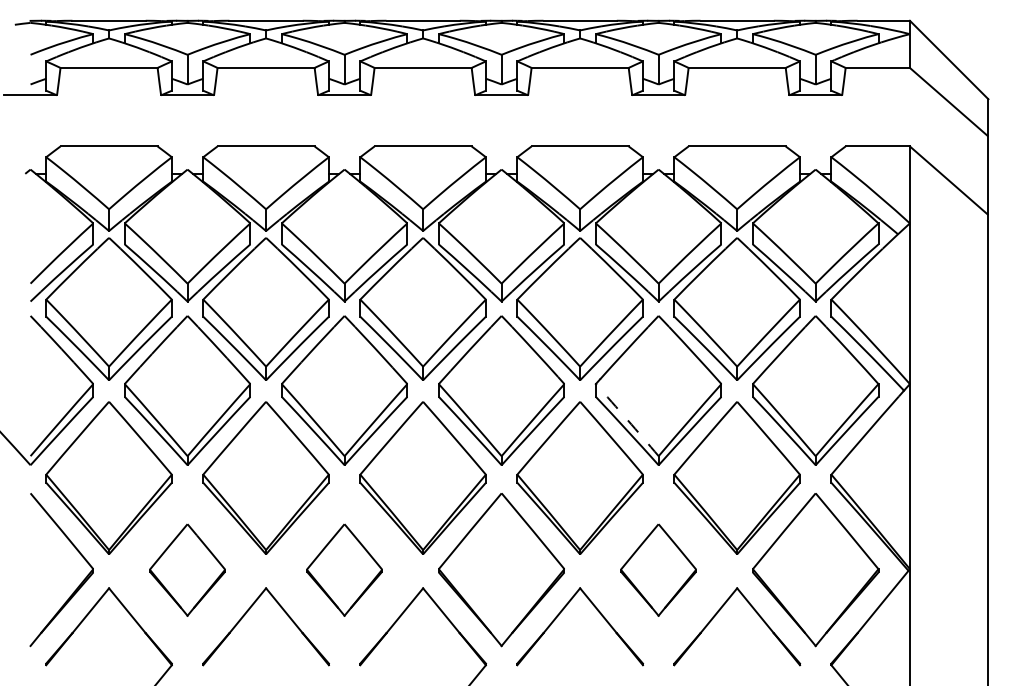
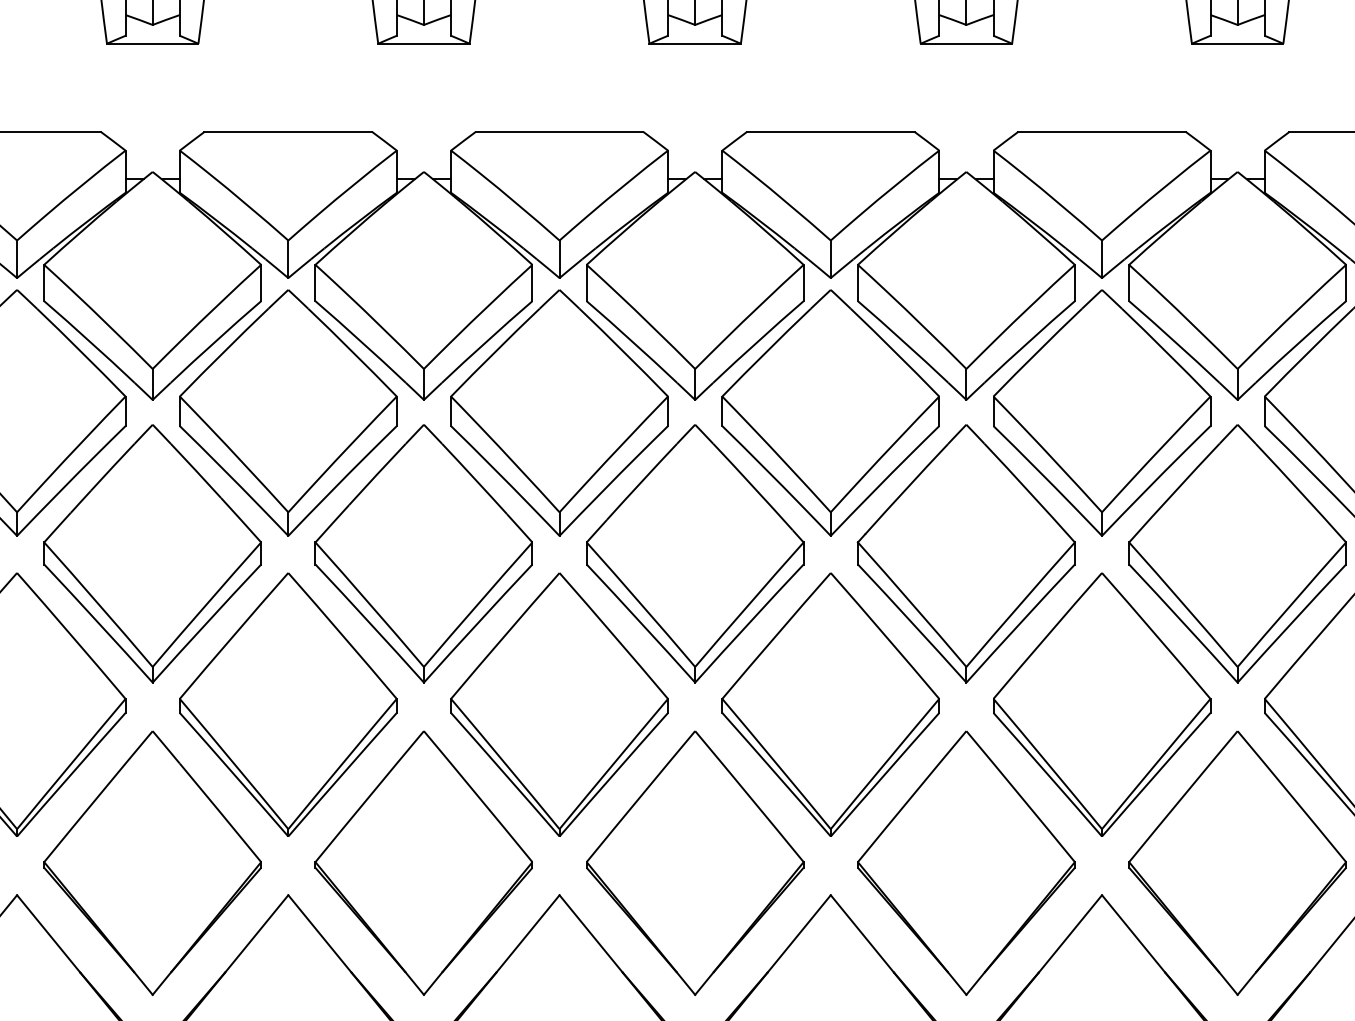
arc: (627, 419) -> (912, 603), dashed -> solid
part: (187, 570) -> (152, 864), size x1.67
part: (344, 570) -> (423, 864), size x1.67
part: (658, 570) -> (966, 864), size x1.67

